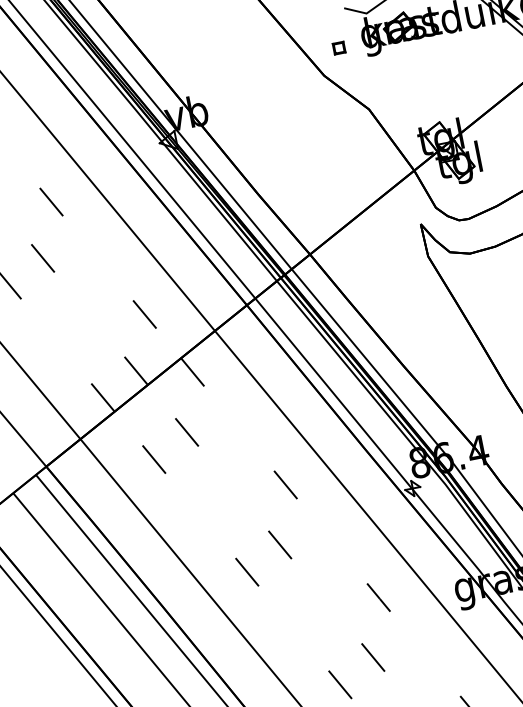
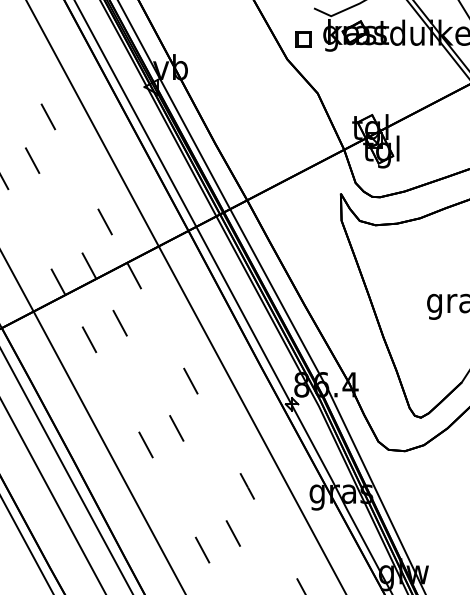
part: (338, 48) -> (303, 39), size x1.67

